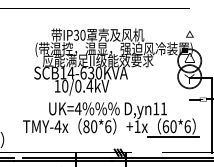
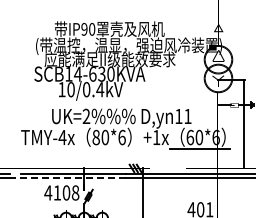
text: (76, 35) -> (84, 29), IP30 -> IP90
text: (78, 108) -> (86, 115), UK=4%%% -> UK=2%%%
line: (62, 161) -> (67, 178), solid -> dashed

